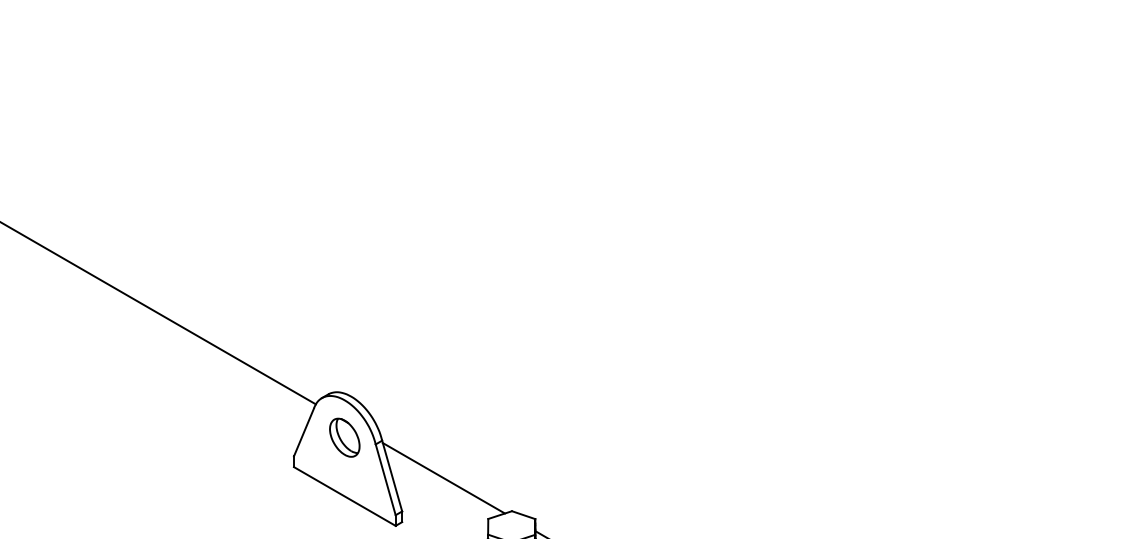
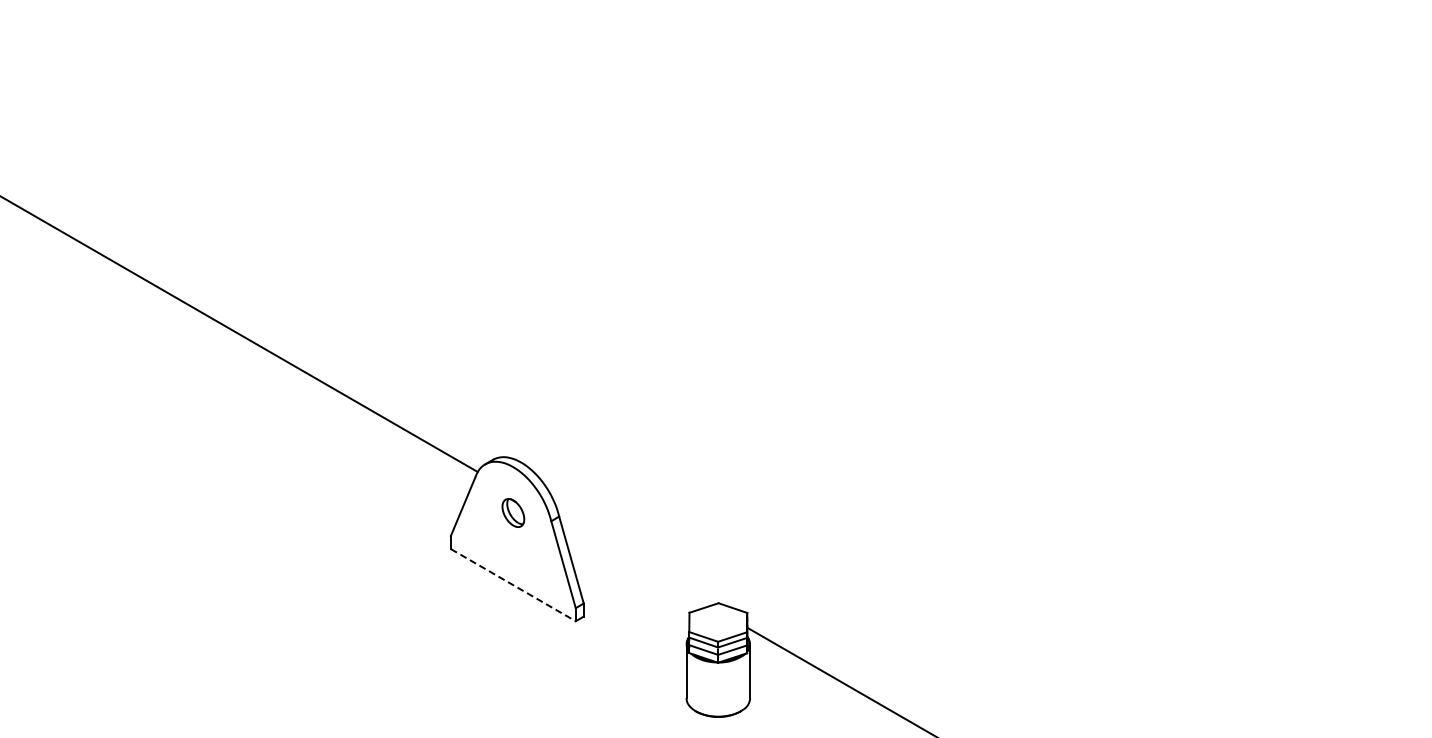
part: (344, 437) -> (513, 512), size x0.6
line: (443, 478) -> (634, 562), removed
line: (344, 496) -> (513, 585), solid -> dashed

